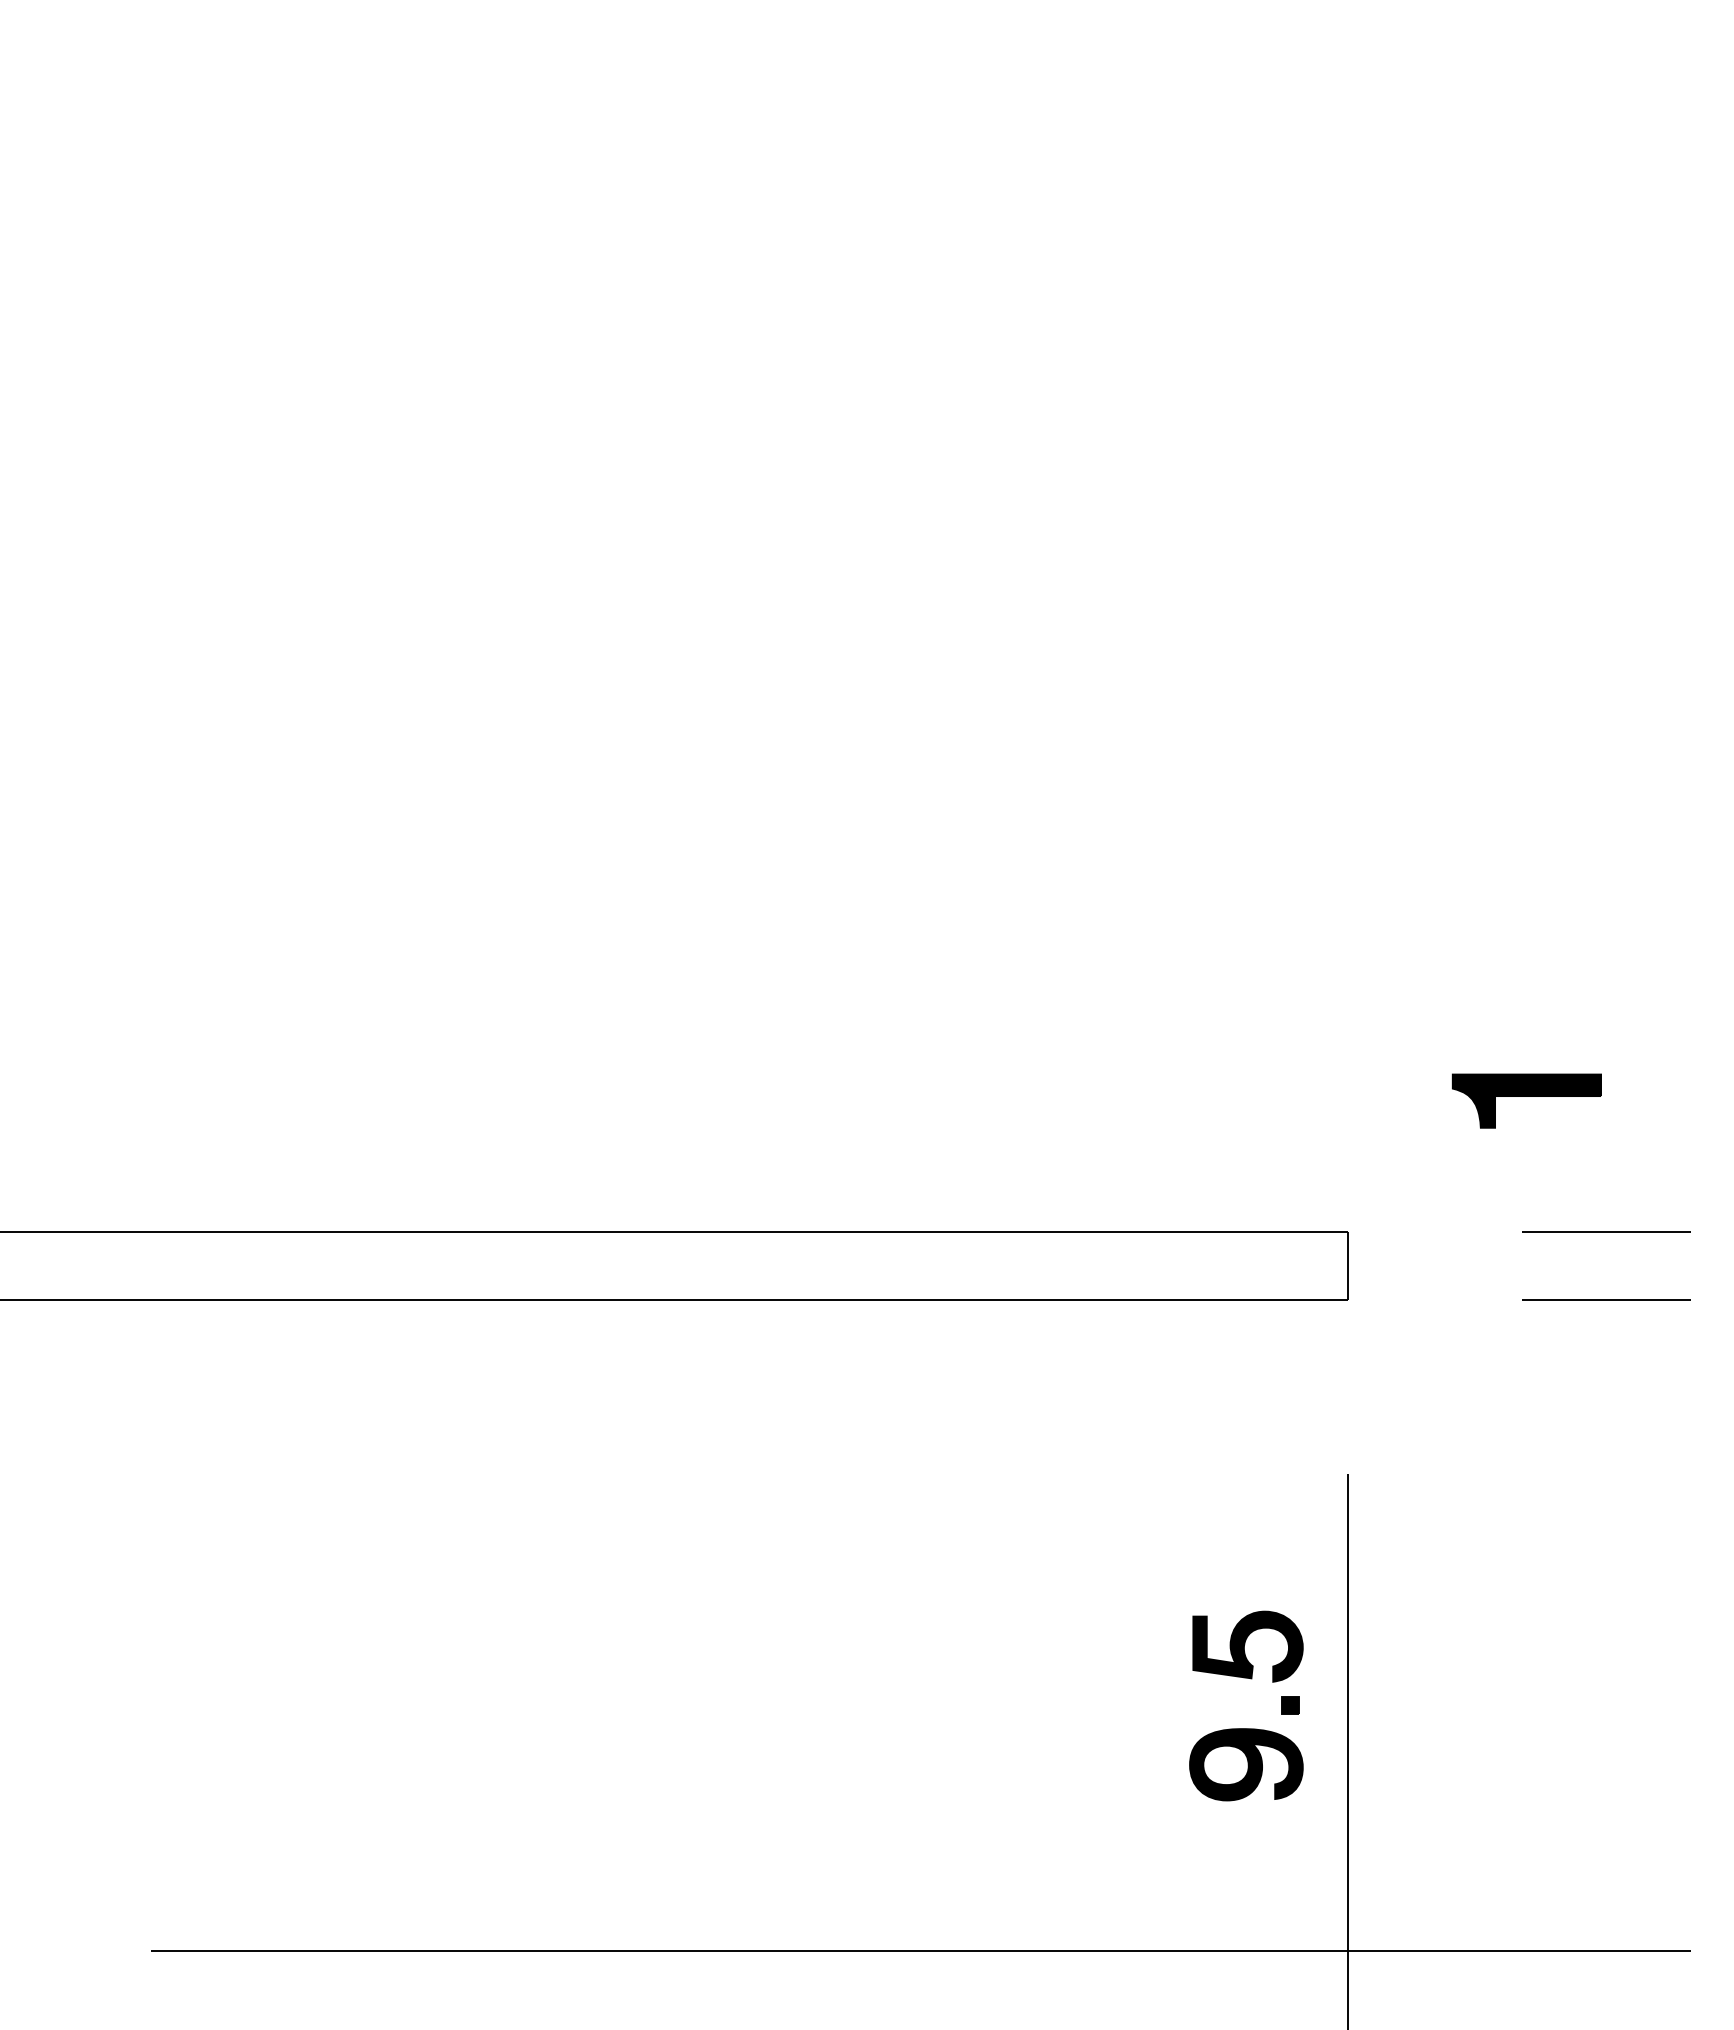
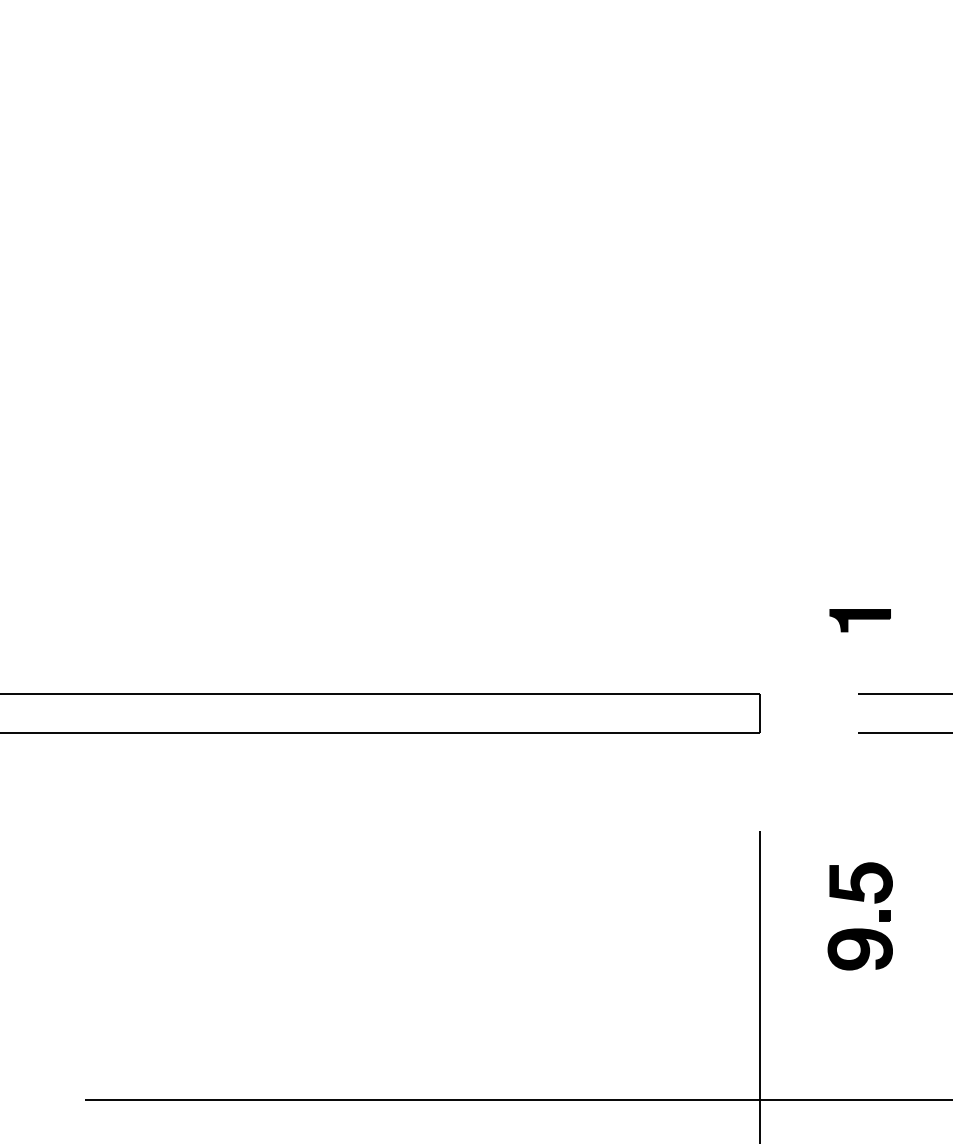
part: (1525, 1101) -> (859, 620), size x0.71
part: (1244, 1727) -> (859, 928), moved

